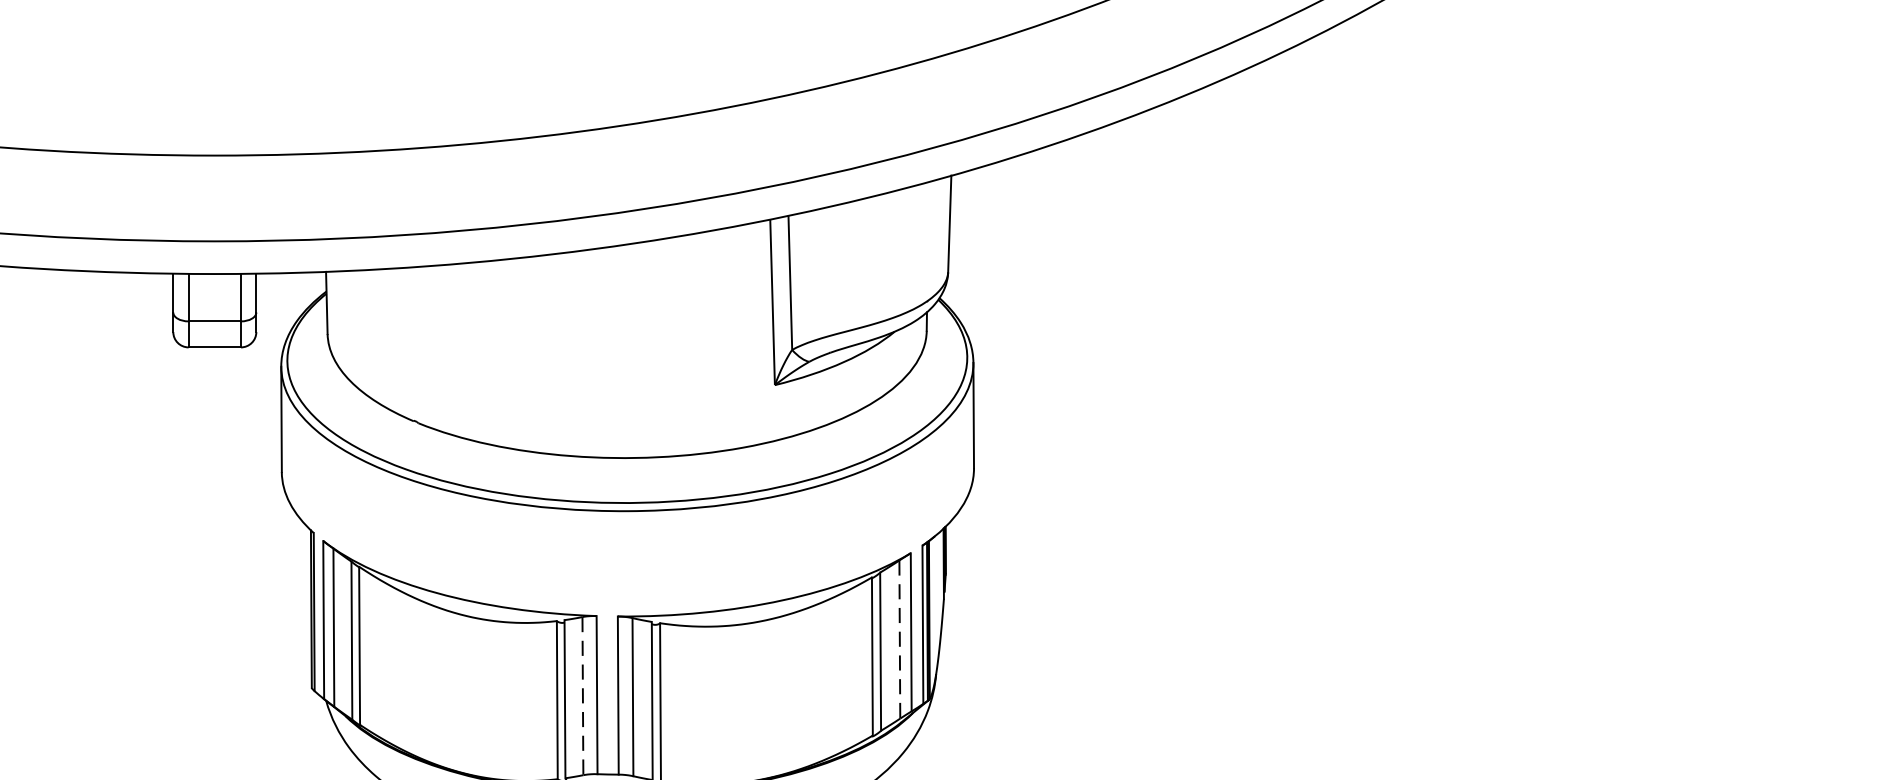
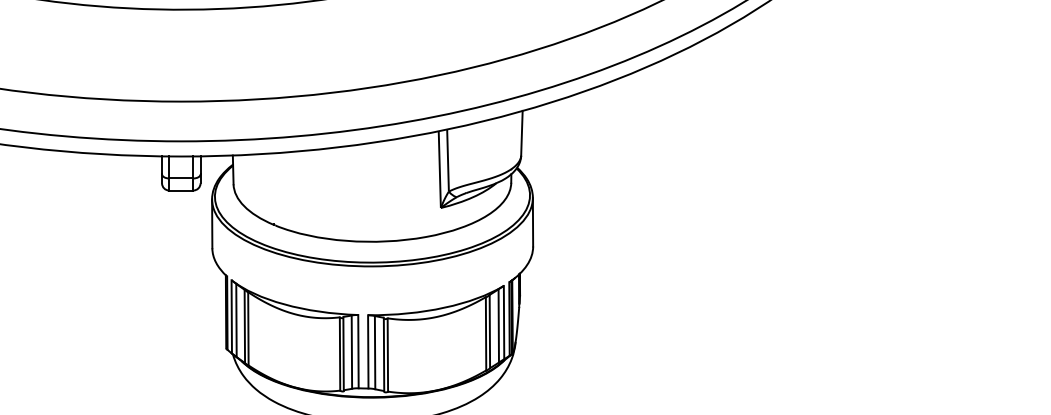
line: (899, 638) -> (498, 325), dashed -> solid
line: (582, 696) -> (351, 352), dashed -> solid

